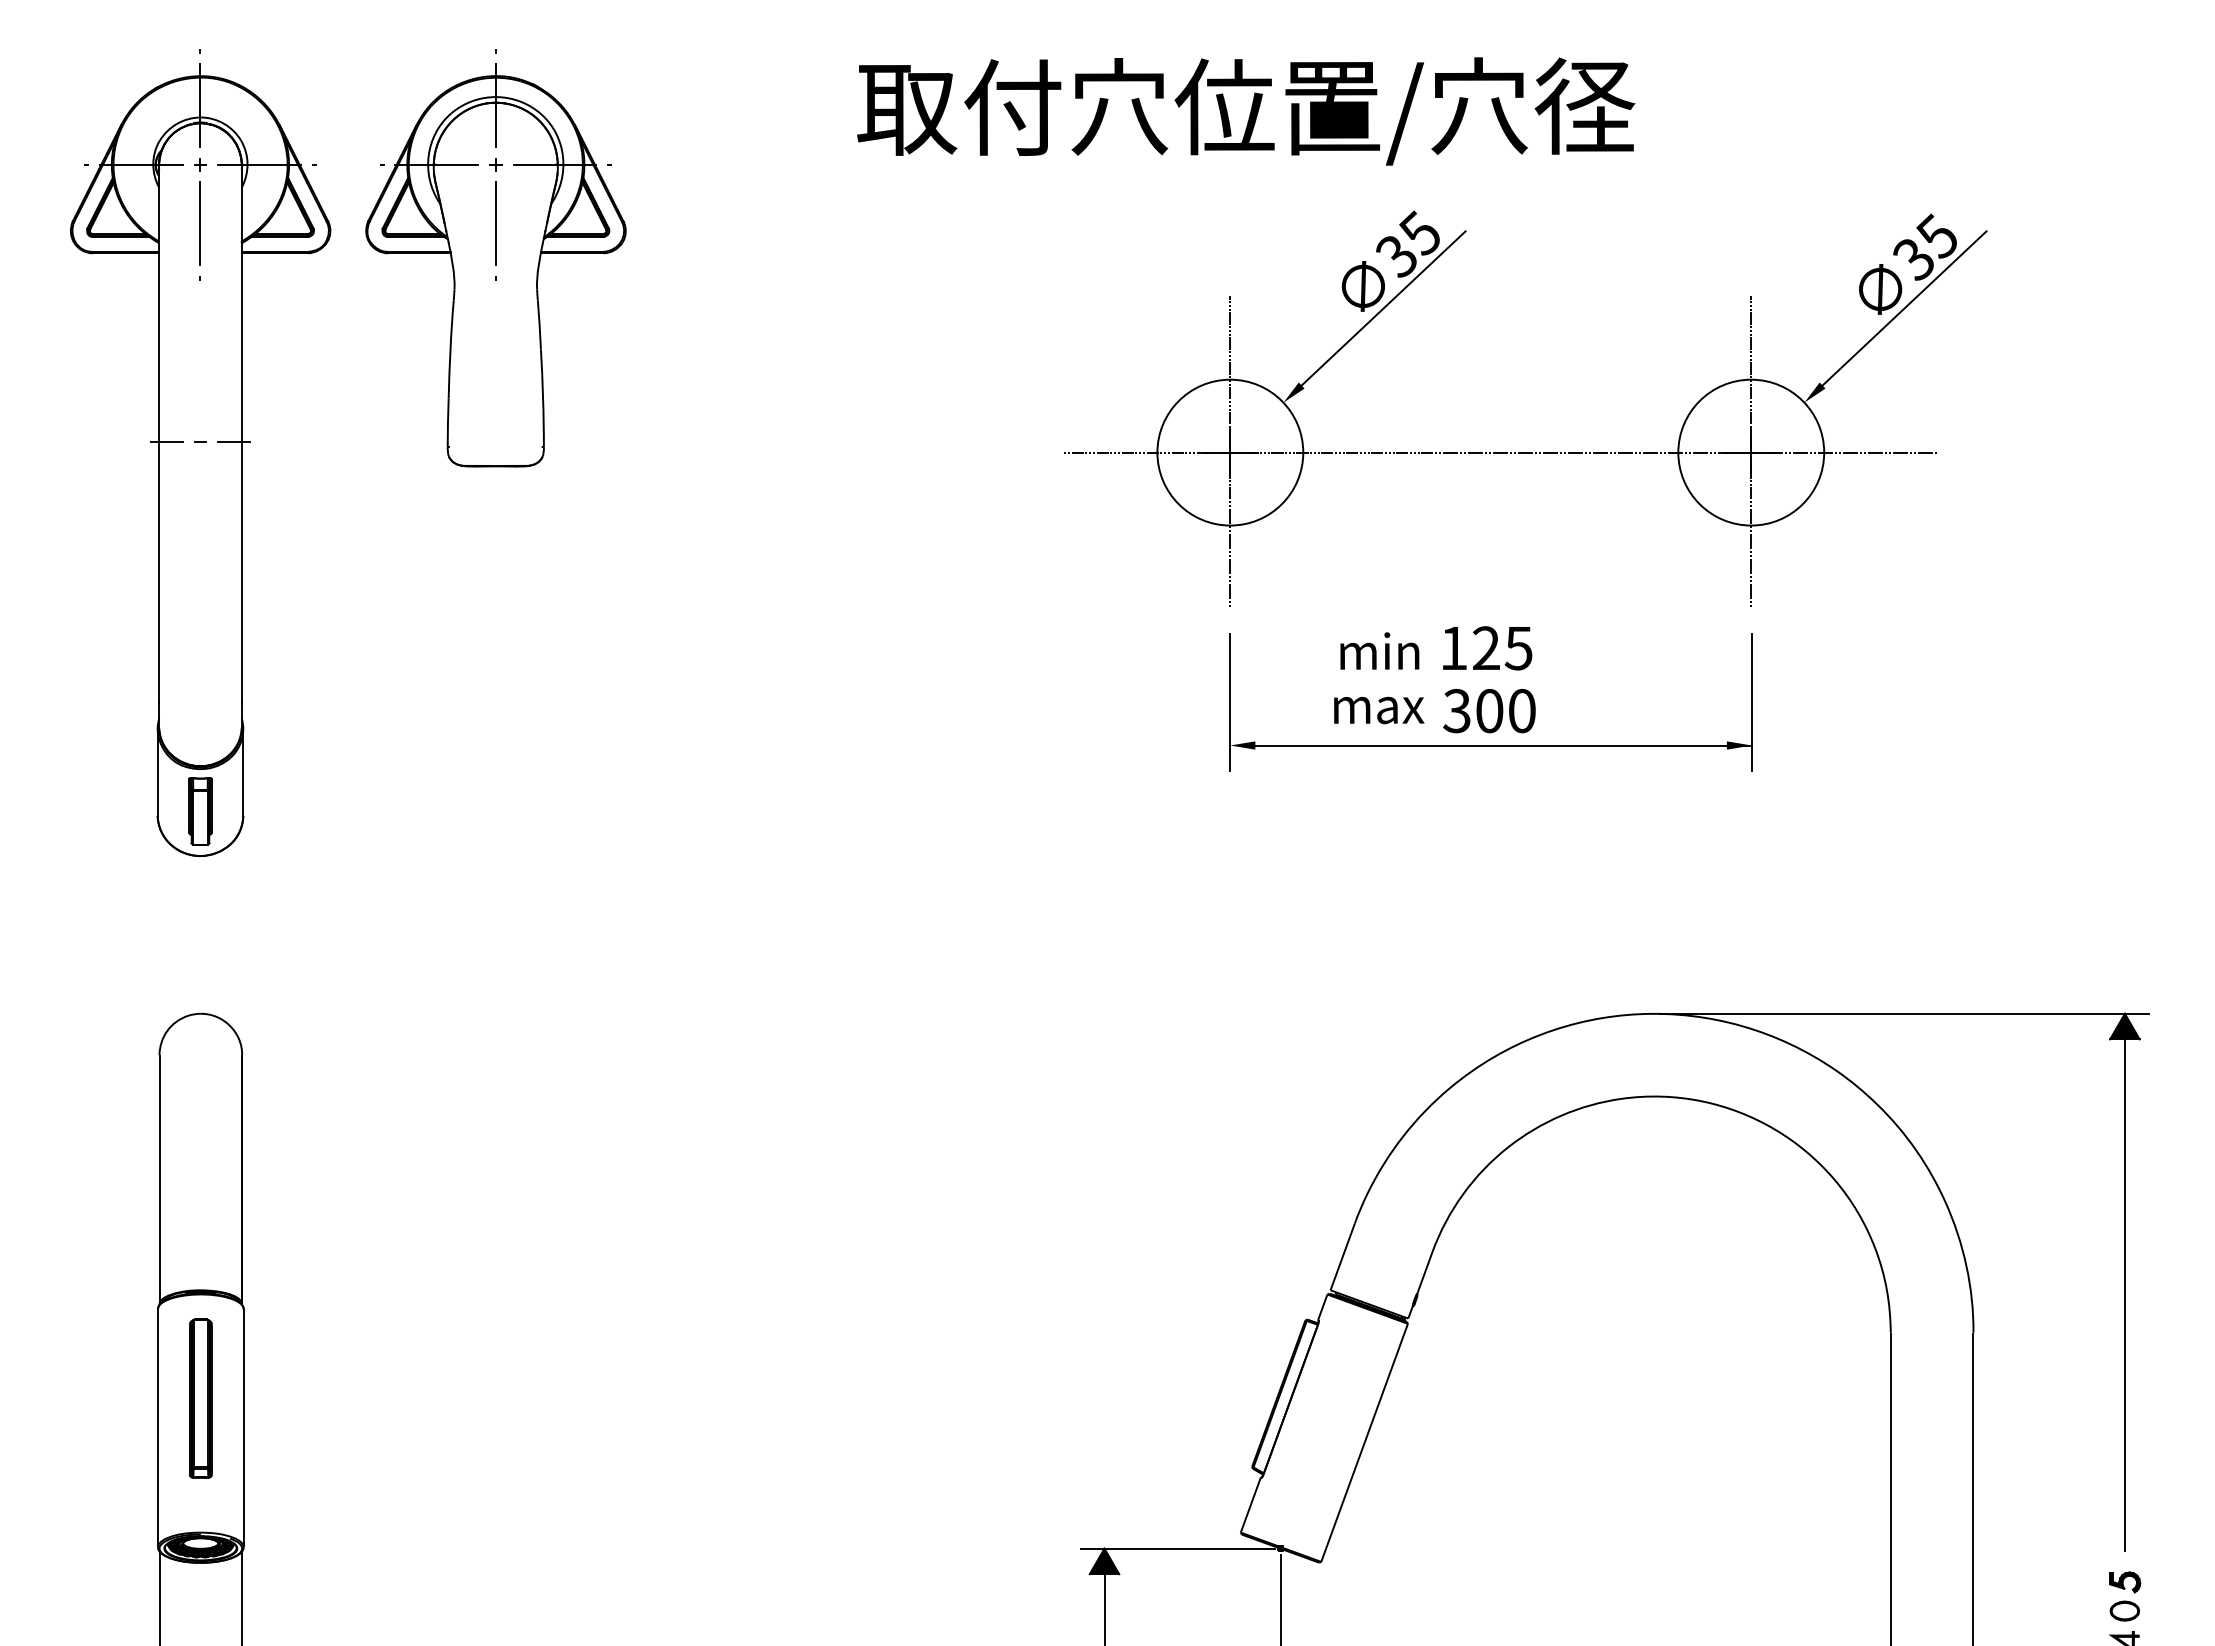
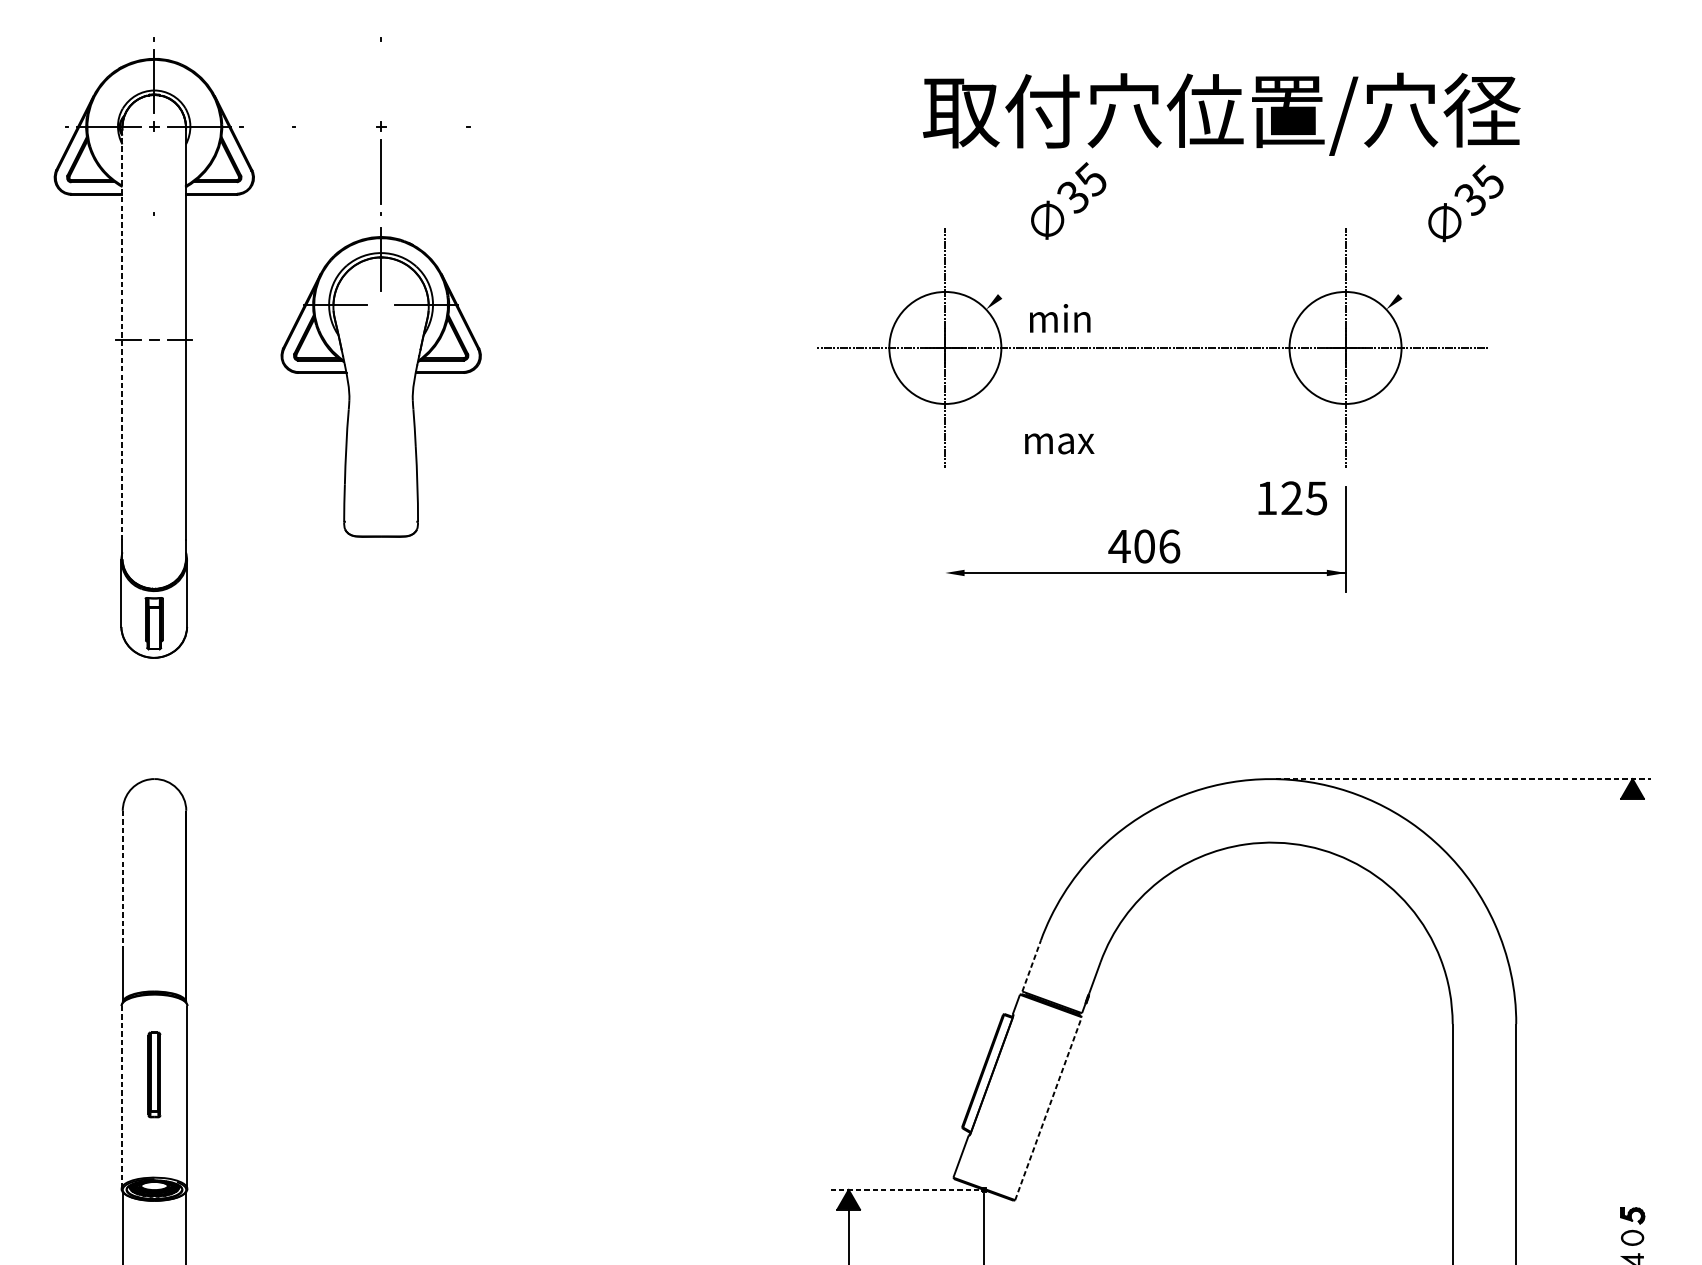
text: (1246, 111) -> (1222, 114), moved
line: (200, 223) -> (154, 171), removed
part: (495, 265) -> (380, 382), moved
line: (1383, 308) -> (1063, 237), removed
line: (1904, 308) -> (1463, 237), removed
line: (159, 433) -> (122, 333), solid -> dashed
text: (1487, 648) -> (1292, 498), moved
text: (1379, 650) -> (1059, 317), moved
line: (1230, 701) -> (945, 539), removed
text: (1379, 710) -> (1059, 443), moved
text: (1489, 710) -> (1144, 546), 300 -> 406
line: (1904, 1013) -> (1463, 778), solid -> dashed
line: (159, 1146) -> (122, 881), solid -> dashed
line: (1342, 1256) -> (1031, 965), solid -> dashed
line: (2124, 1295) -> (1632, 995), removed
part: (200, 1398) -> (154, 1074), size x0.7
line: (158, 1428) -> (121, 1097), solid -> dashed
line: (1364, 1442) -> (1048, 1108), solid -> dashed
line: (1177, 1548) -> (904, 1189), solid -> dashed

